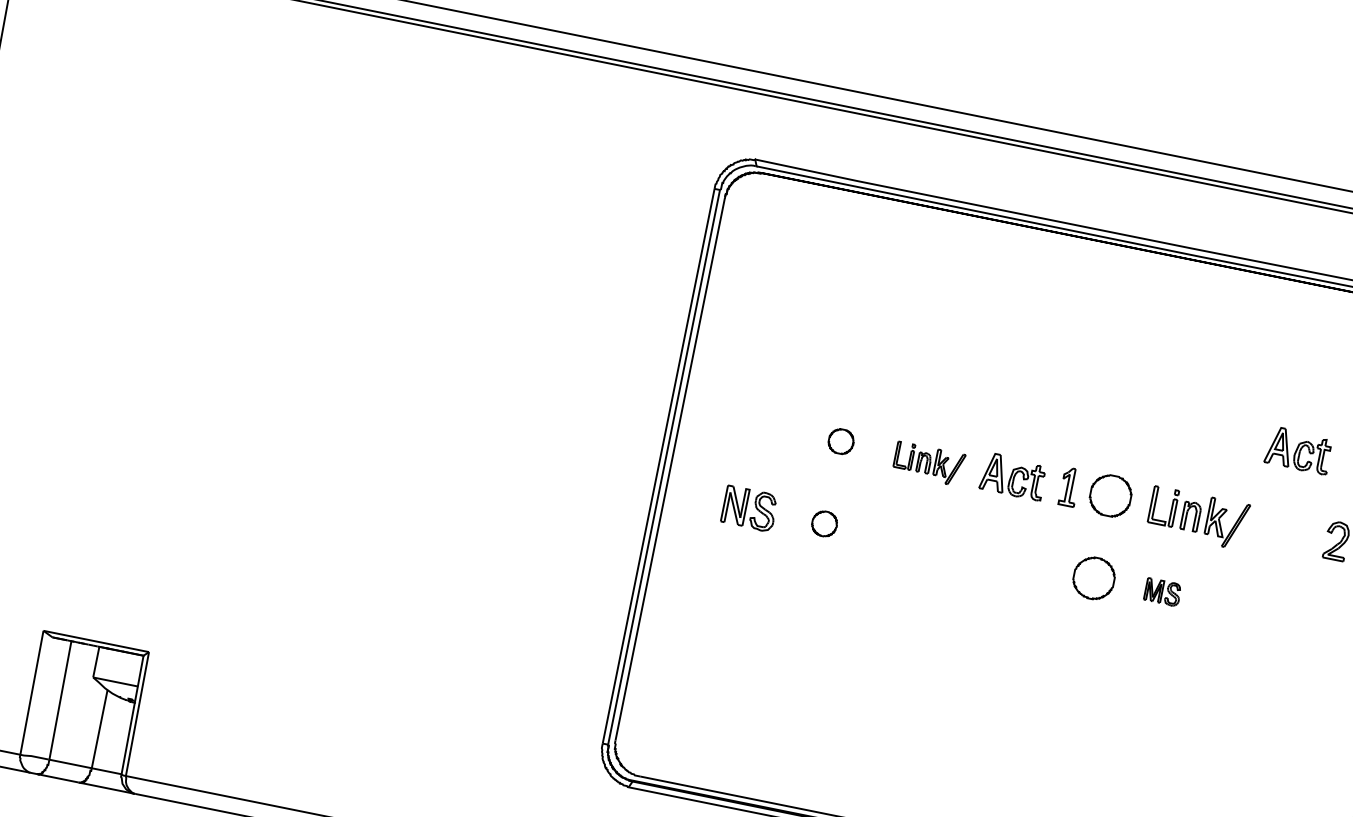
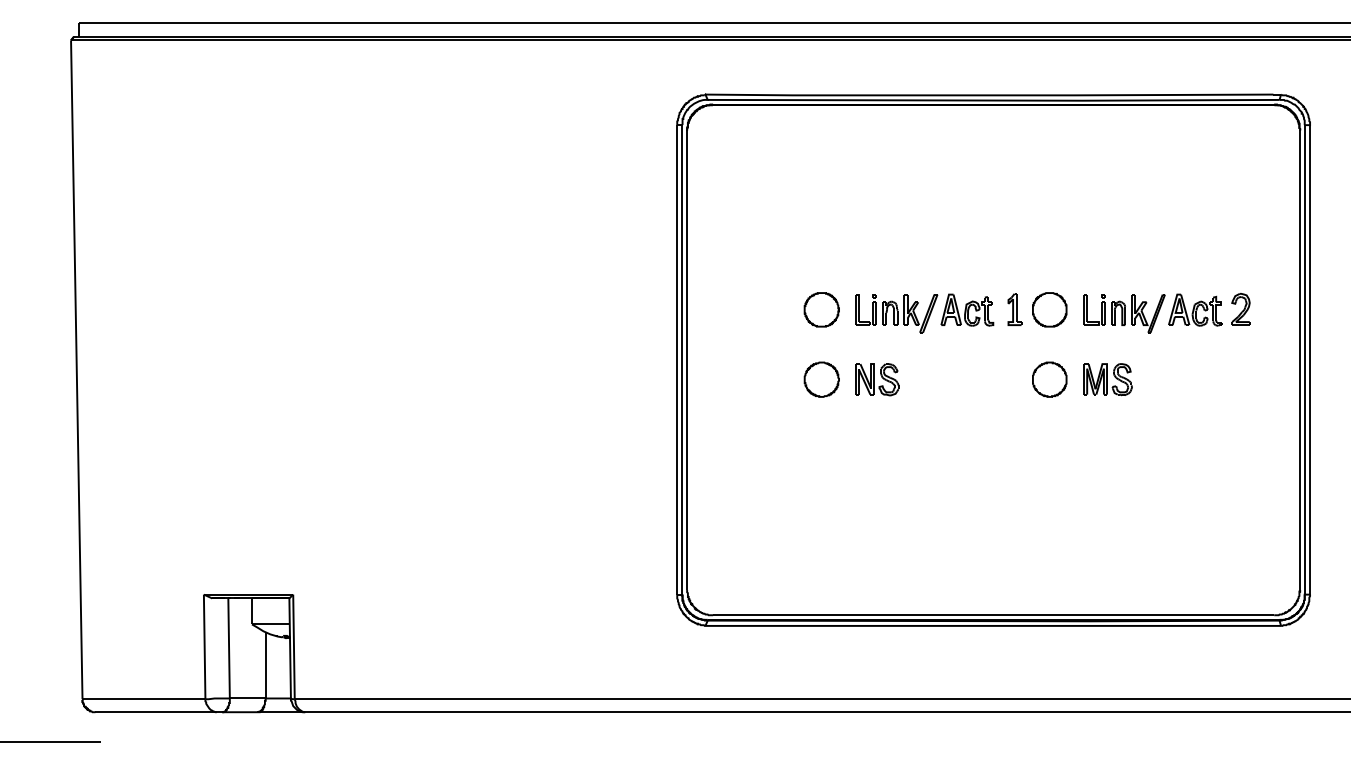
part: (841, 441) -> (821, 309), size x1.67
part: (1299, 449) -> (1195, 309), moved
part: (928, 463) -> (896, 313), size x1.43
part: (750, 508) -> (877, 379), moved
part: (824, 523) -> (821, 379), size x1.67
part: (1162, 591) -> (1107, 379), size x1.67

